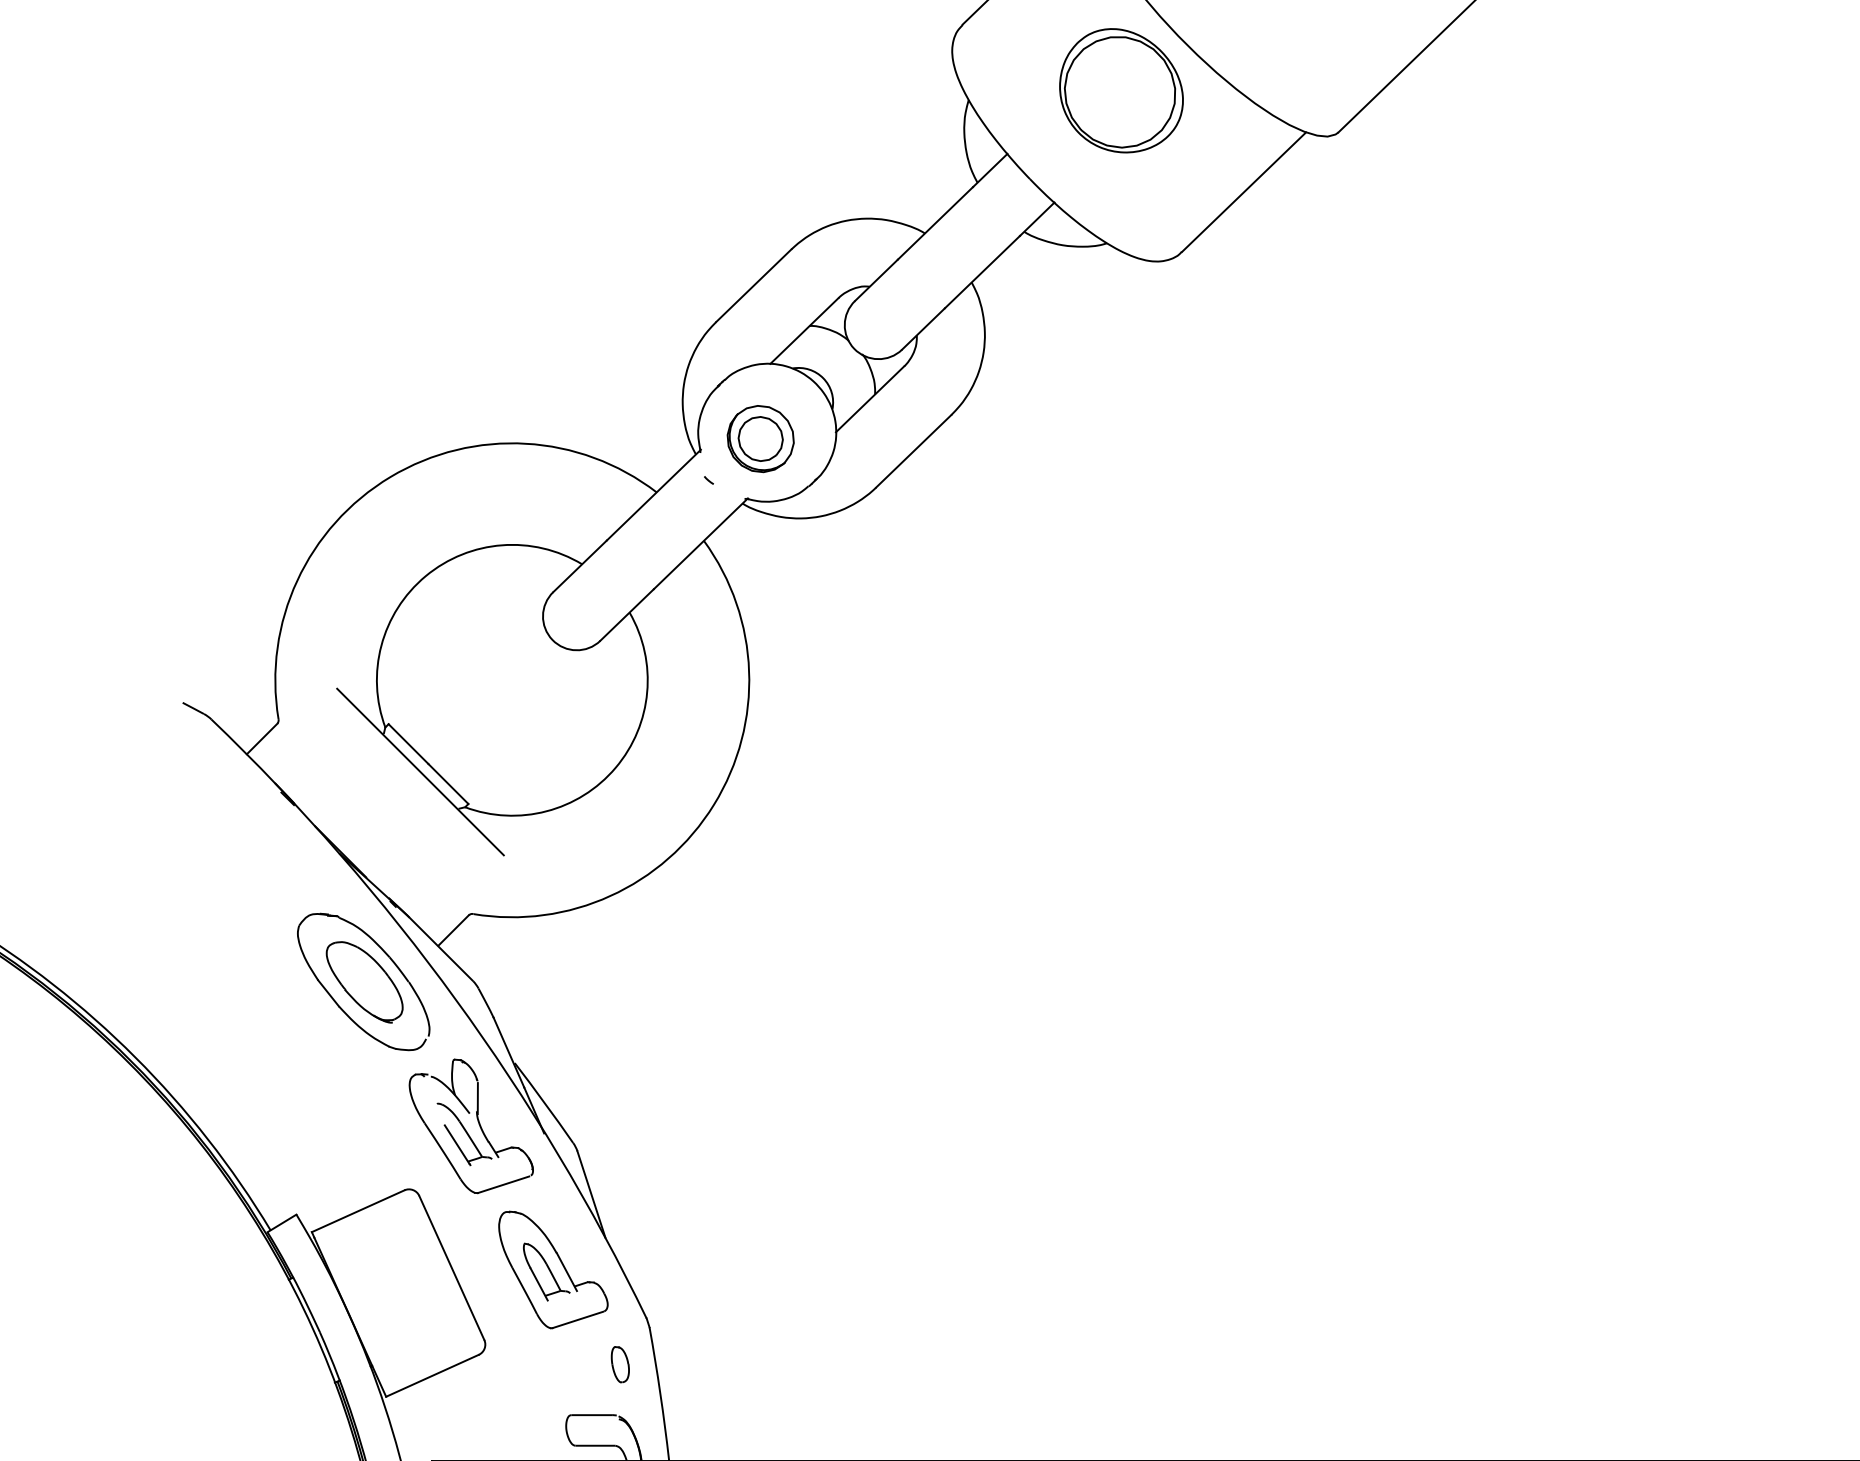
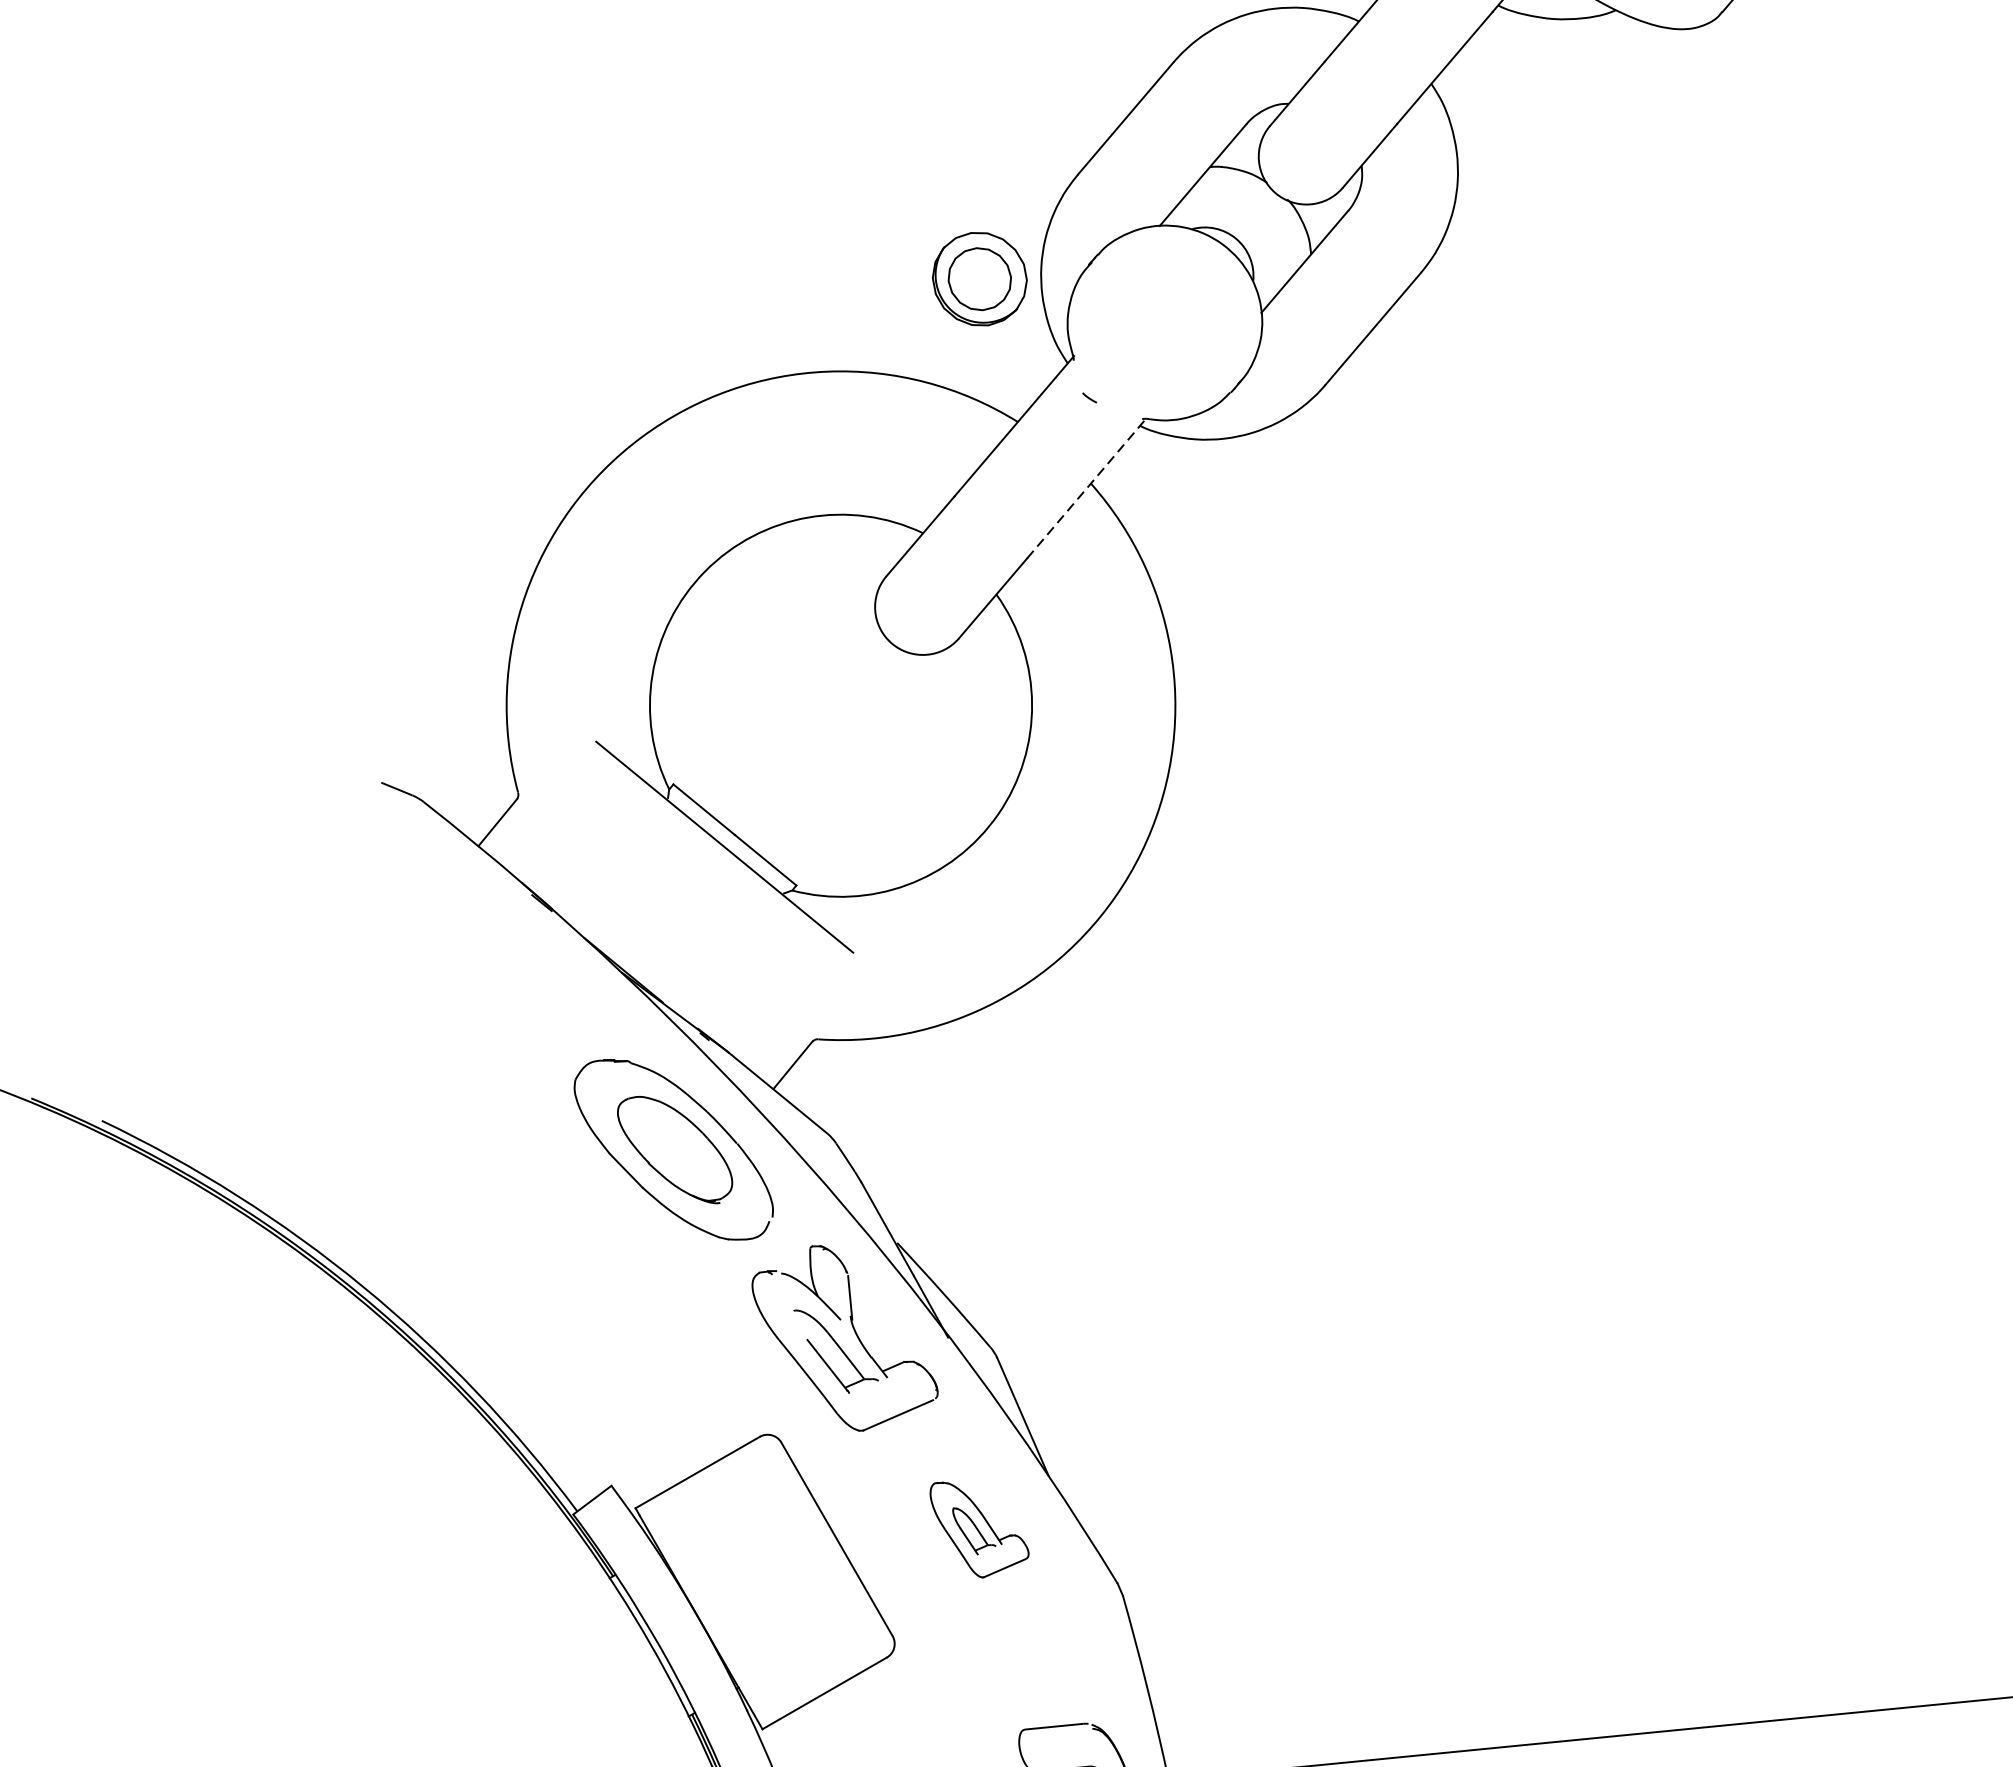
part: (760, 439) -> (979, 279), moved
line: (701, 543) -> (1087, 487), solid -> dashed
part: (553, 1269) -> (979, 1527), size x0.6
part: (619, 1364) -> (1085, 1651), removed

